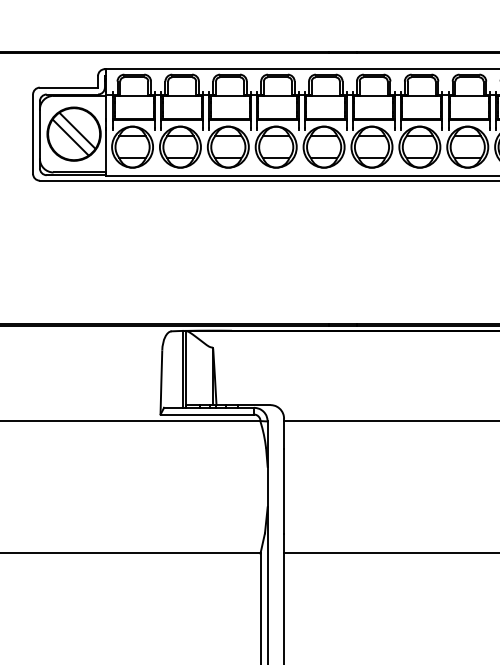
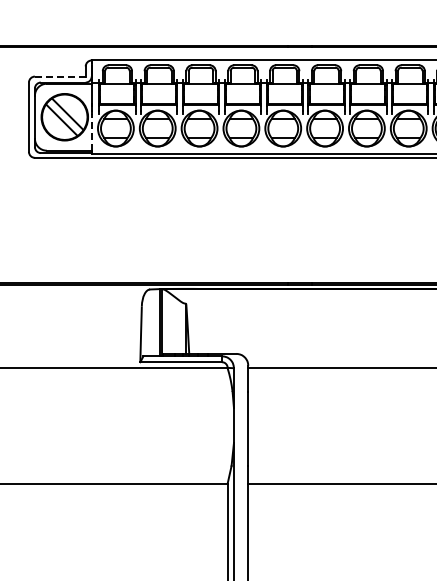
line: (68, 87) -> (59, 76), solid -> dashed
line: (105, 151) -> (92, 132), solid -> dashed

